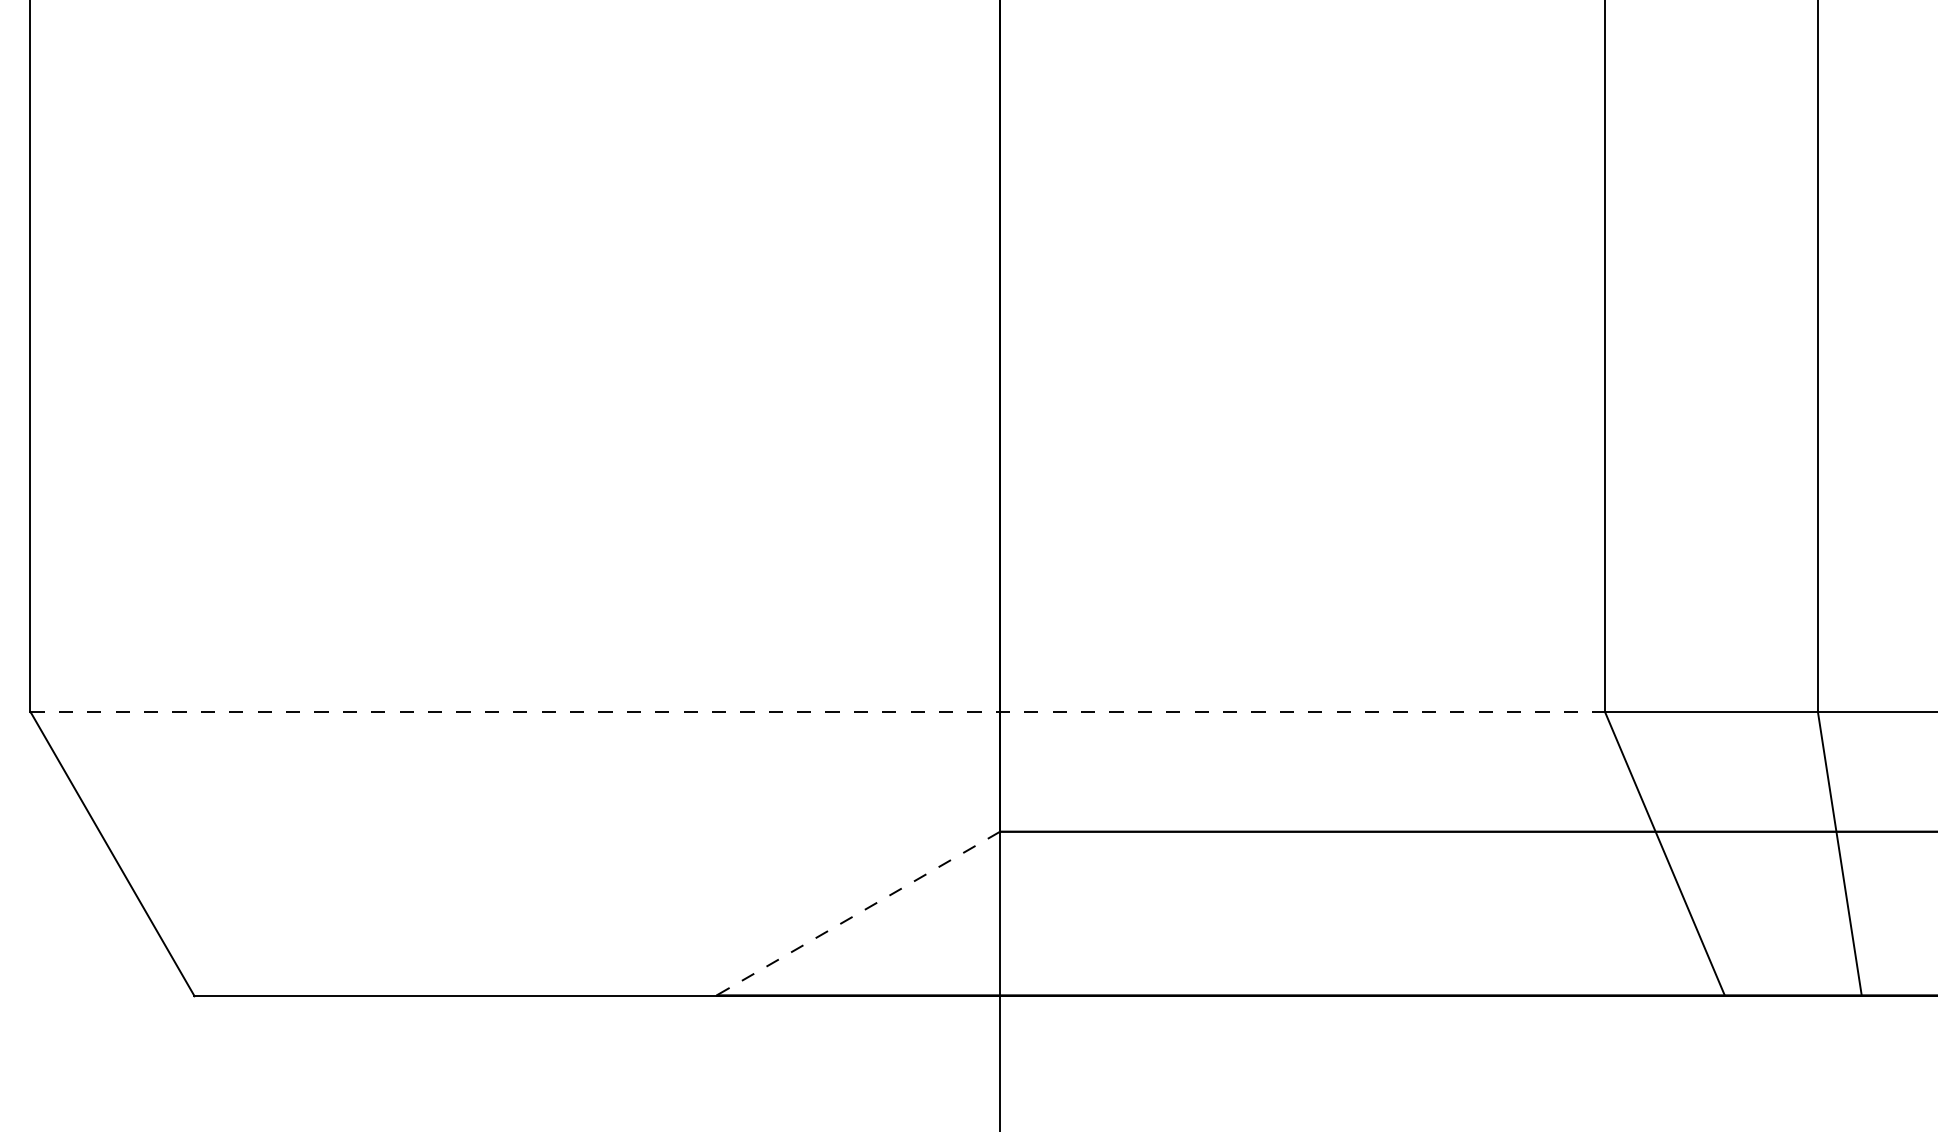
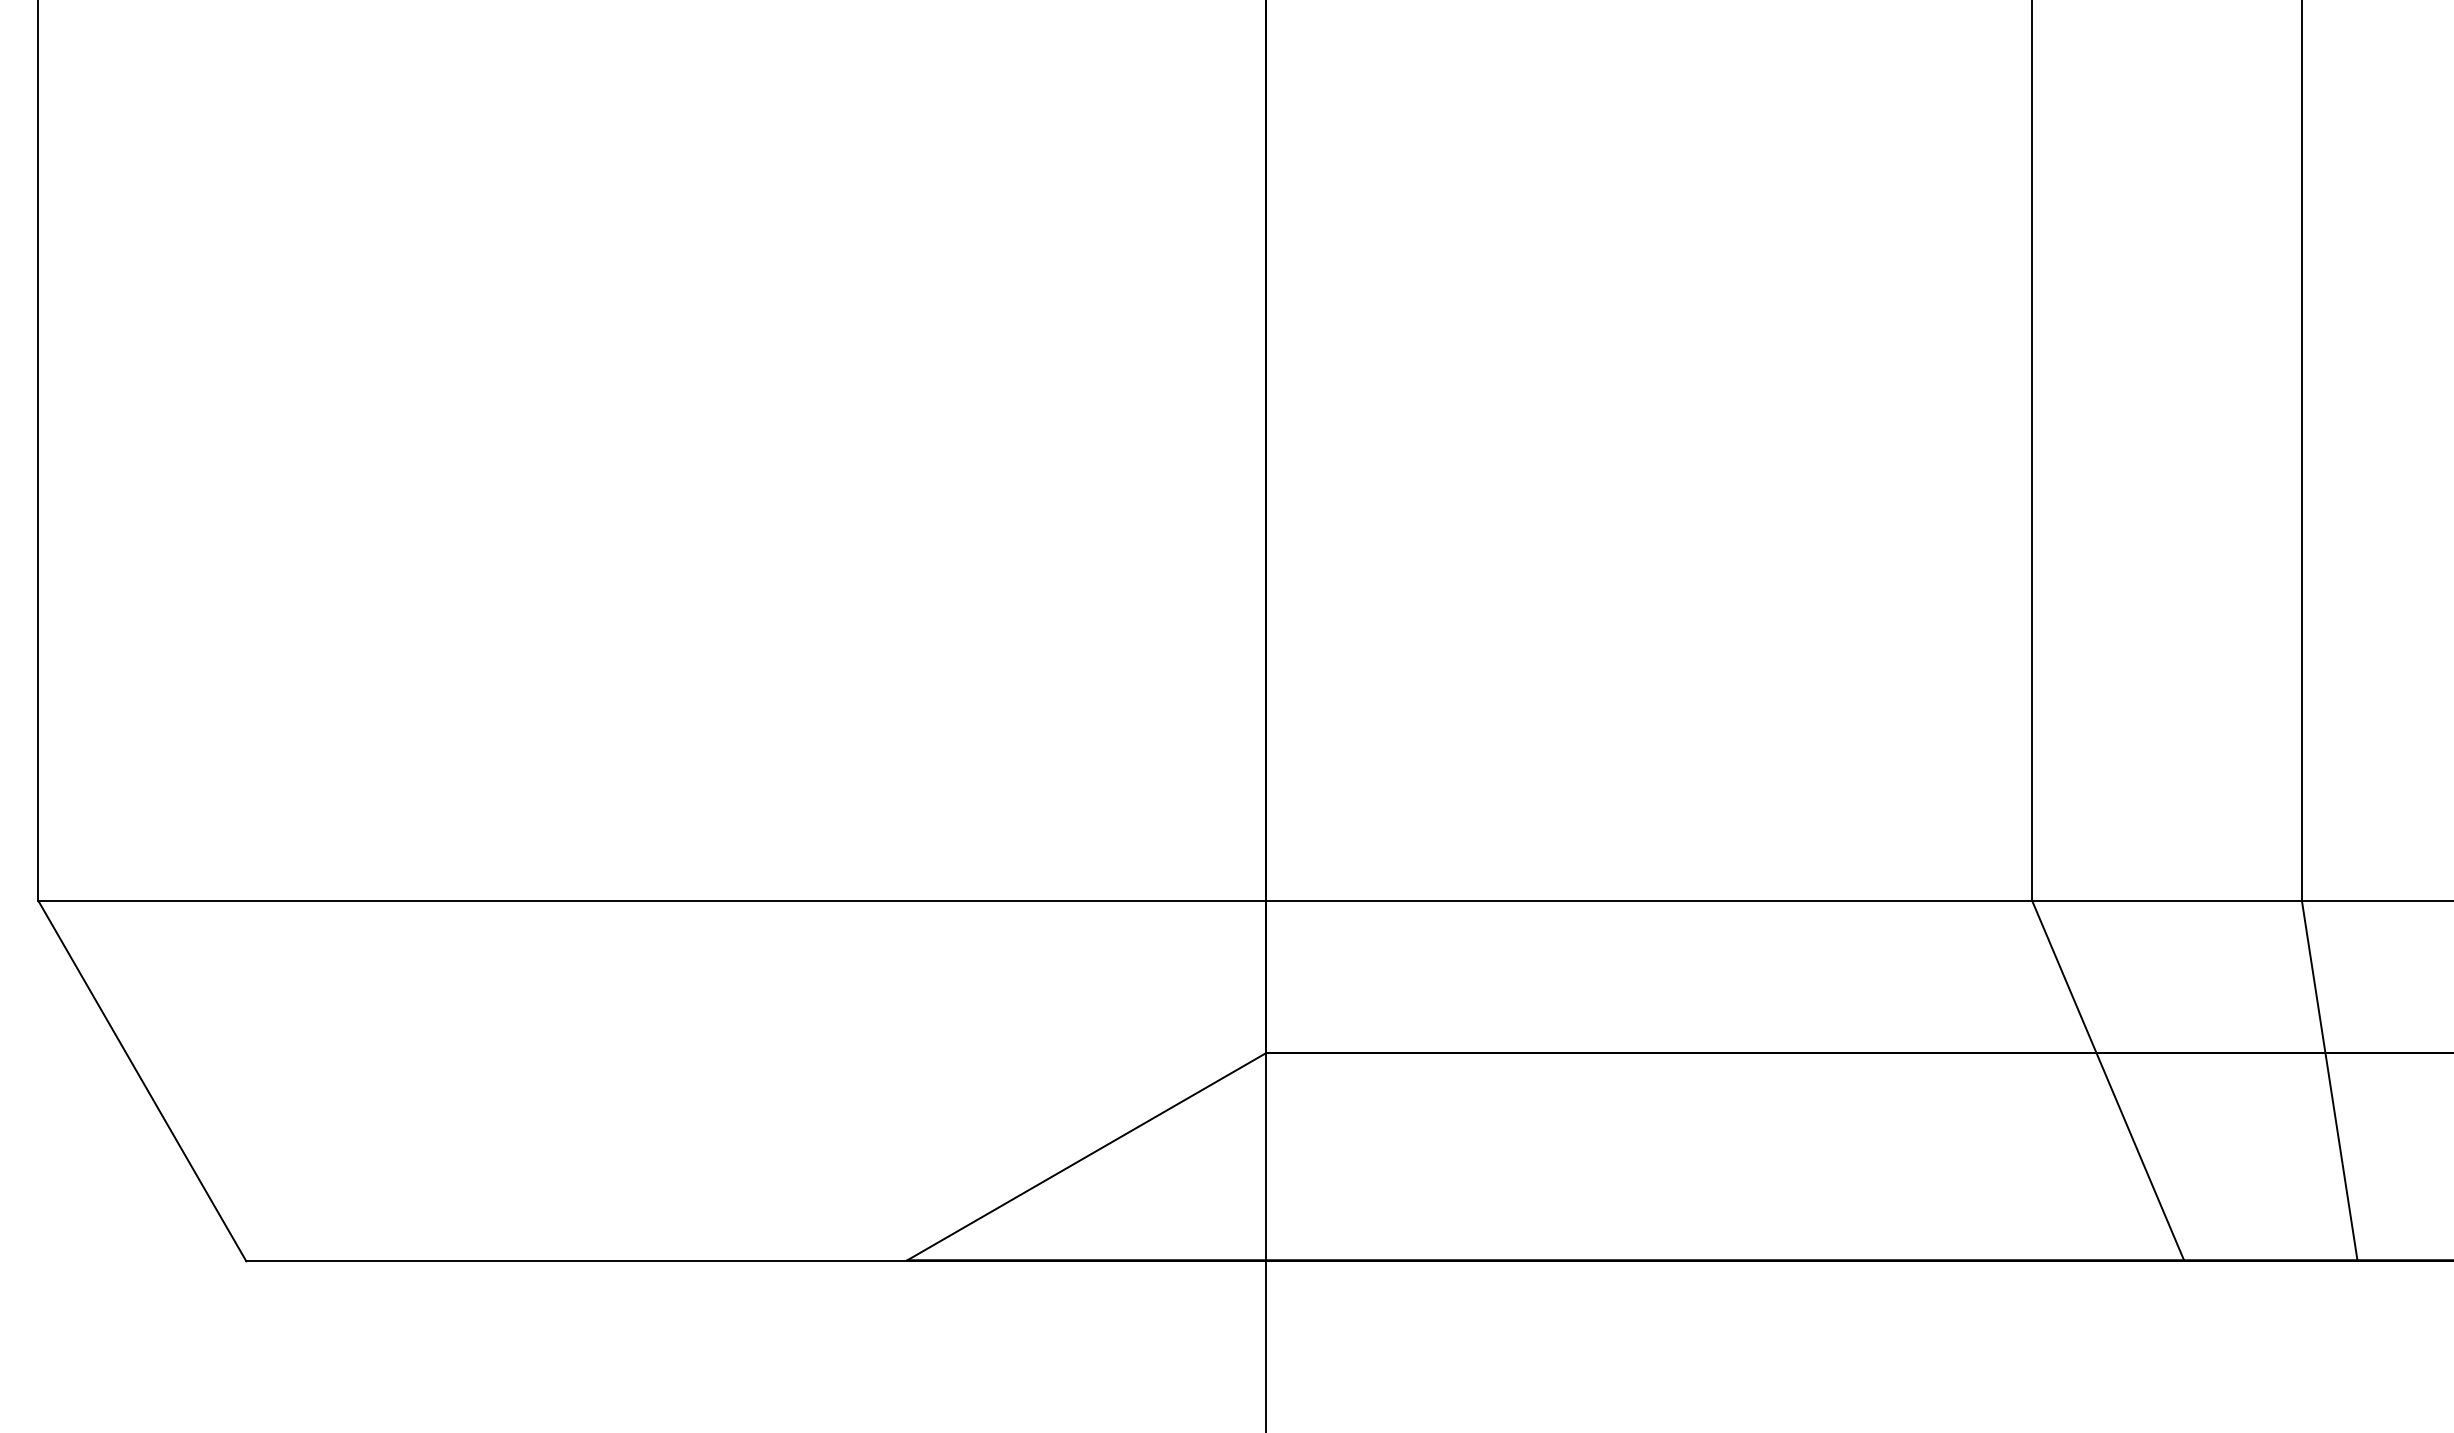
line: (817, 712) -> (1035, 901), dashed -> solid
line: (858, 913) -> (1086, 1156), dashed -> solid

